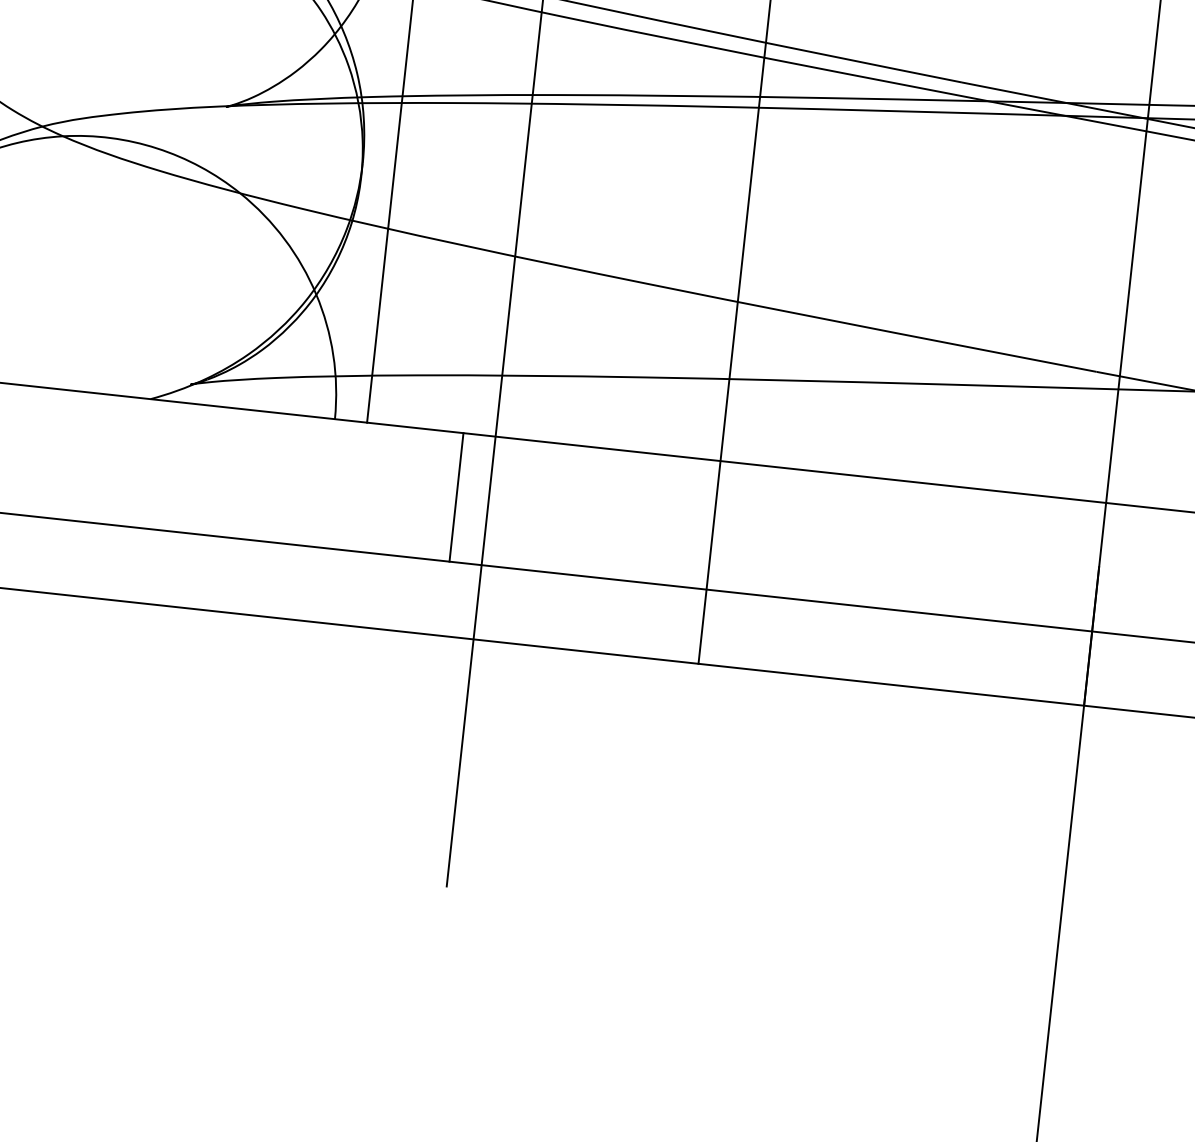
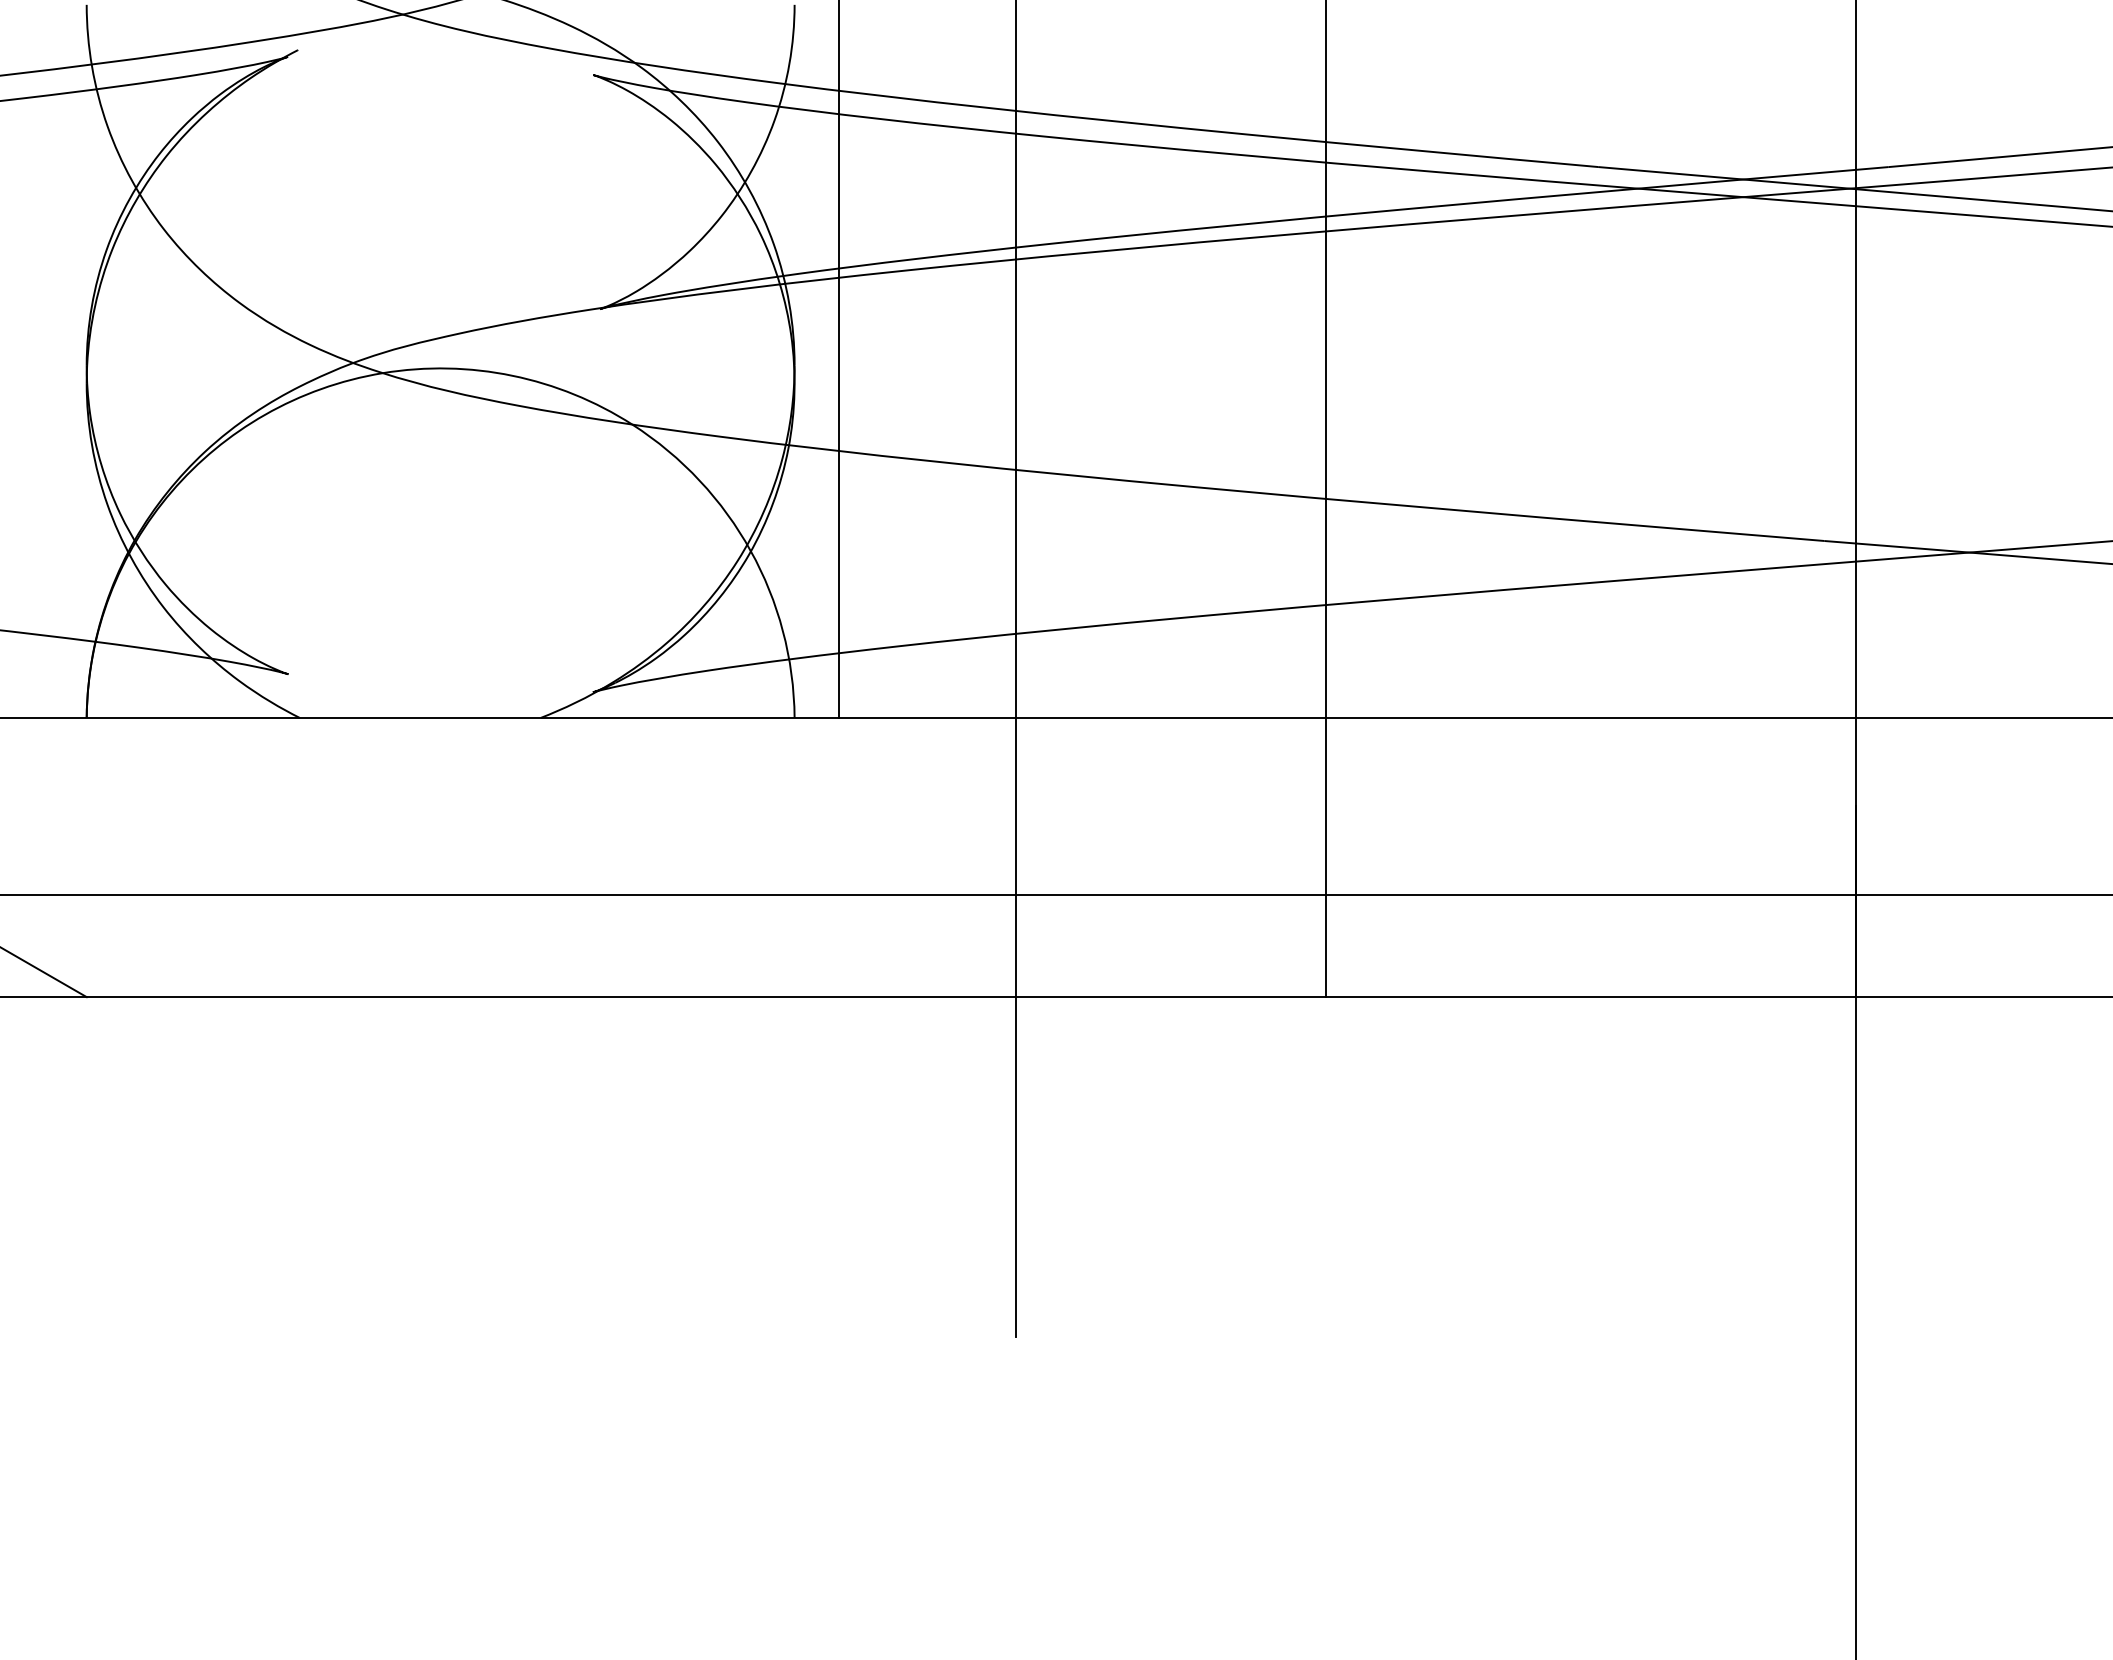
line: (456, 496) -> (971, 805), removed

